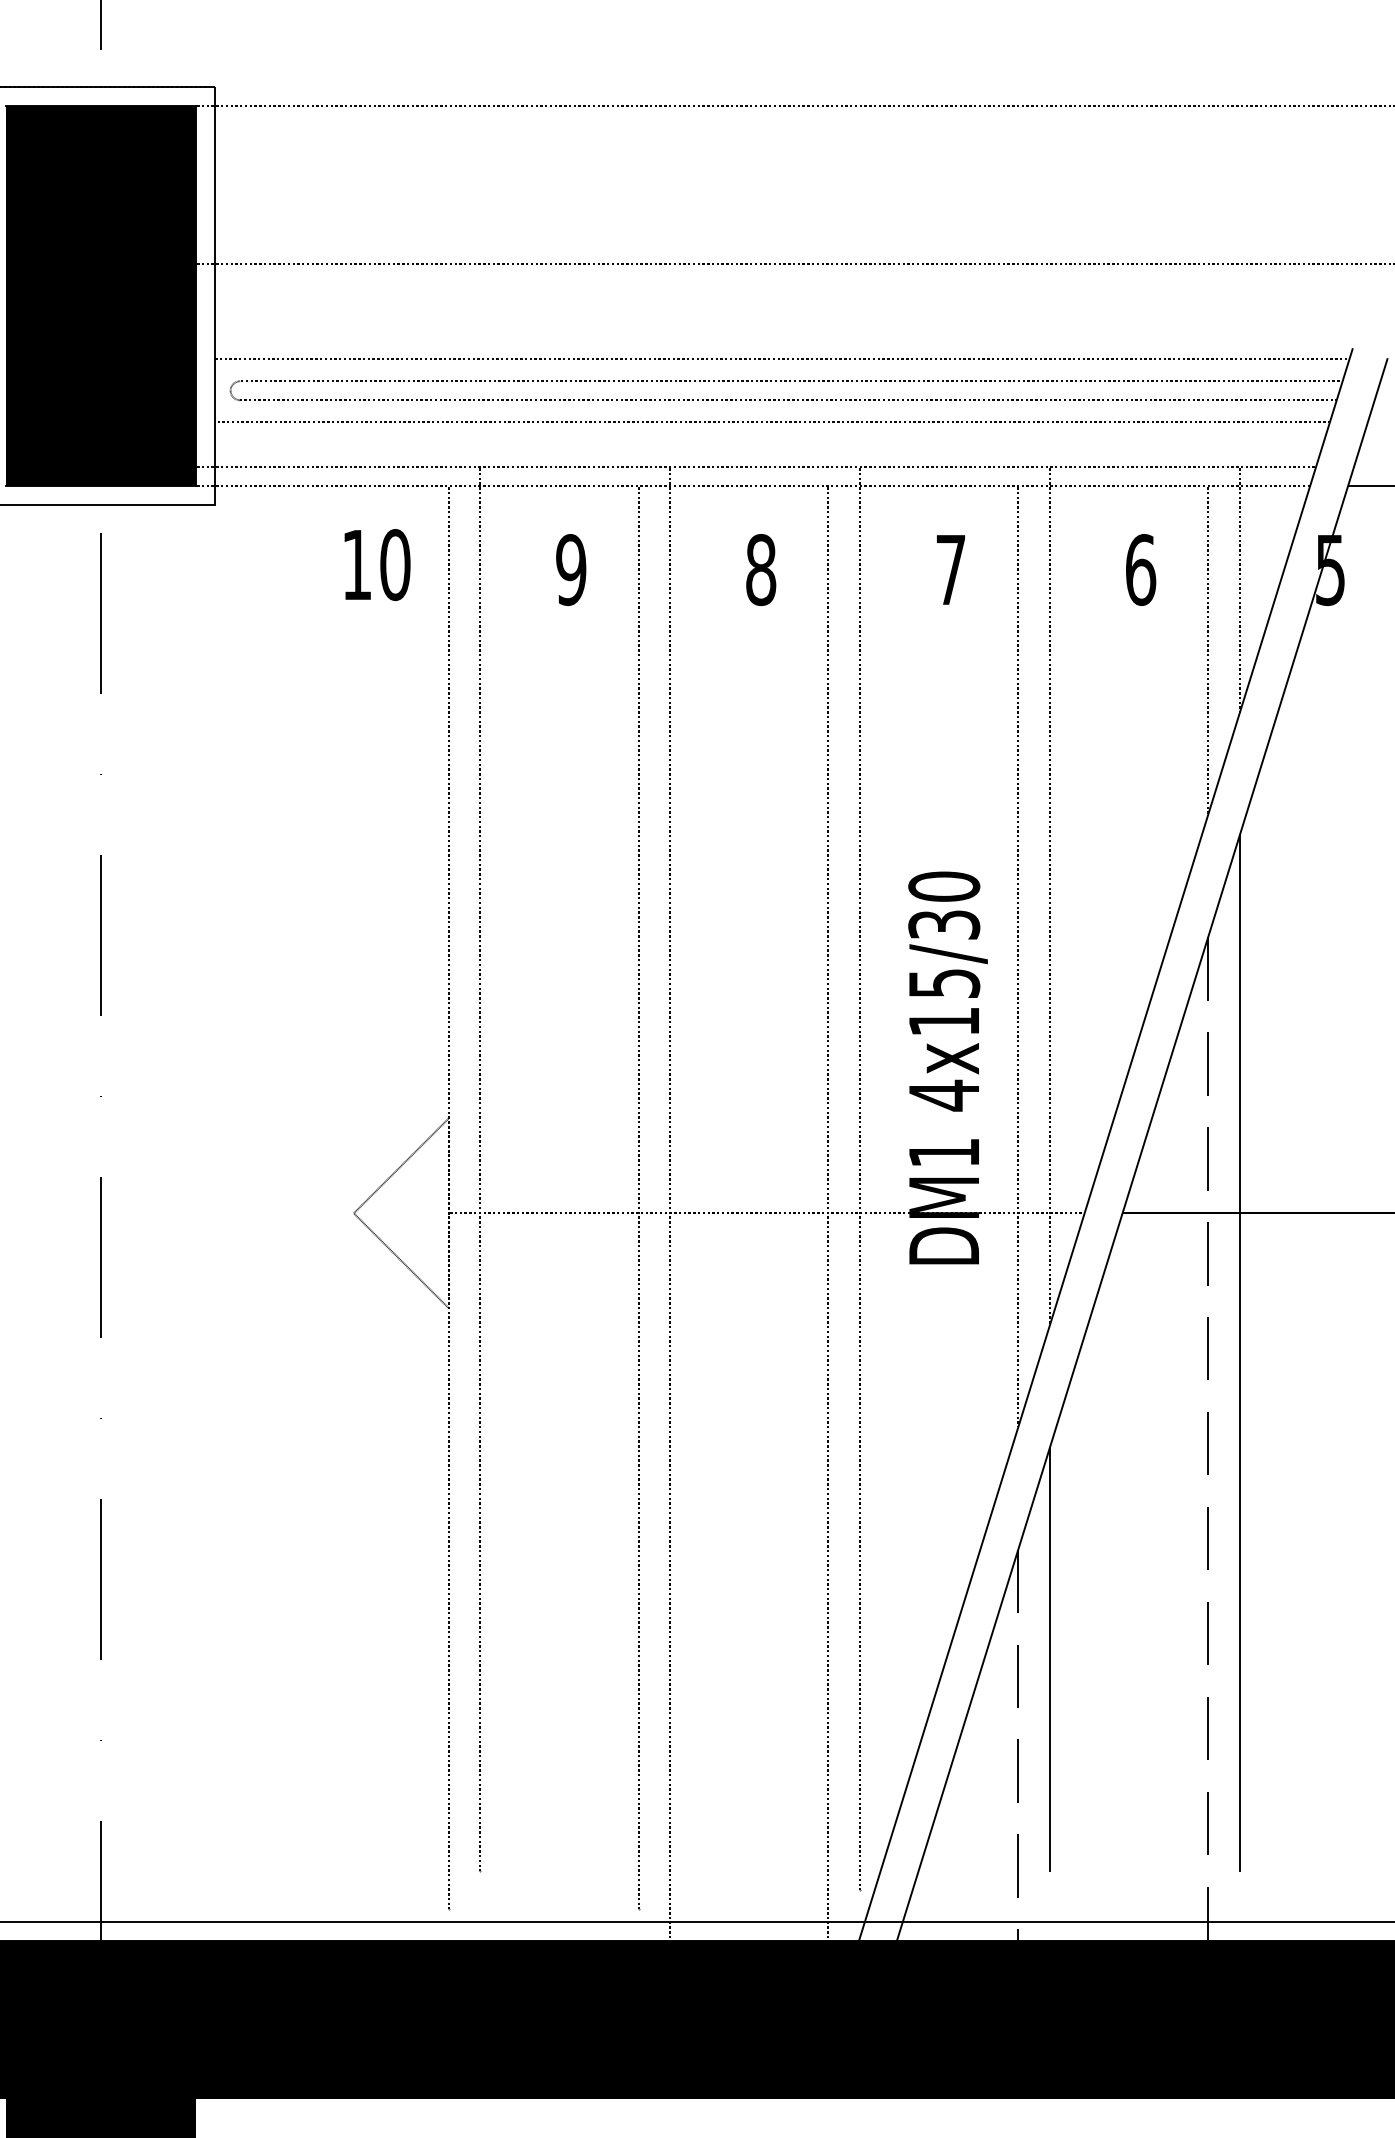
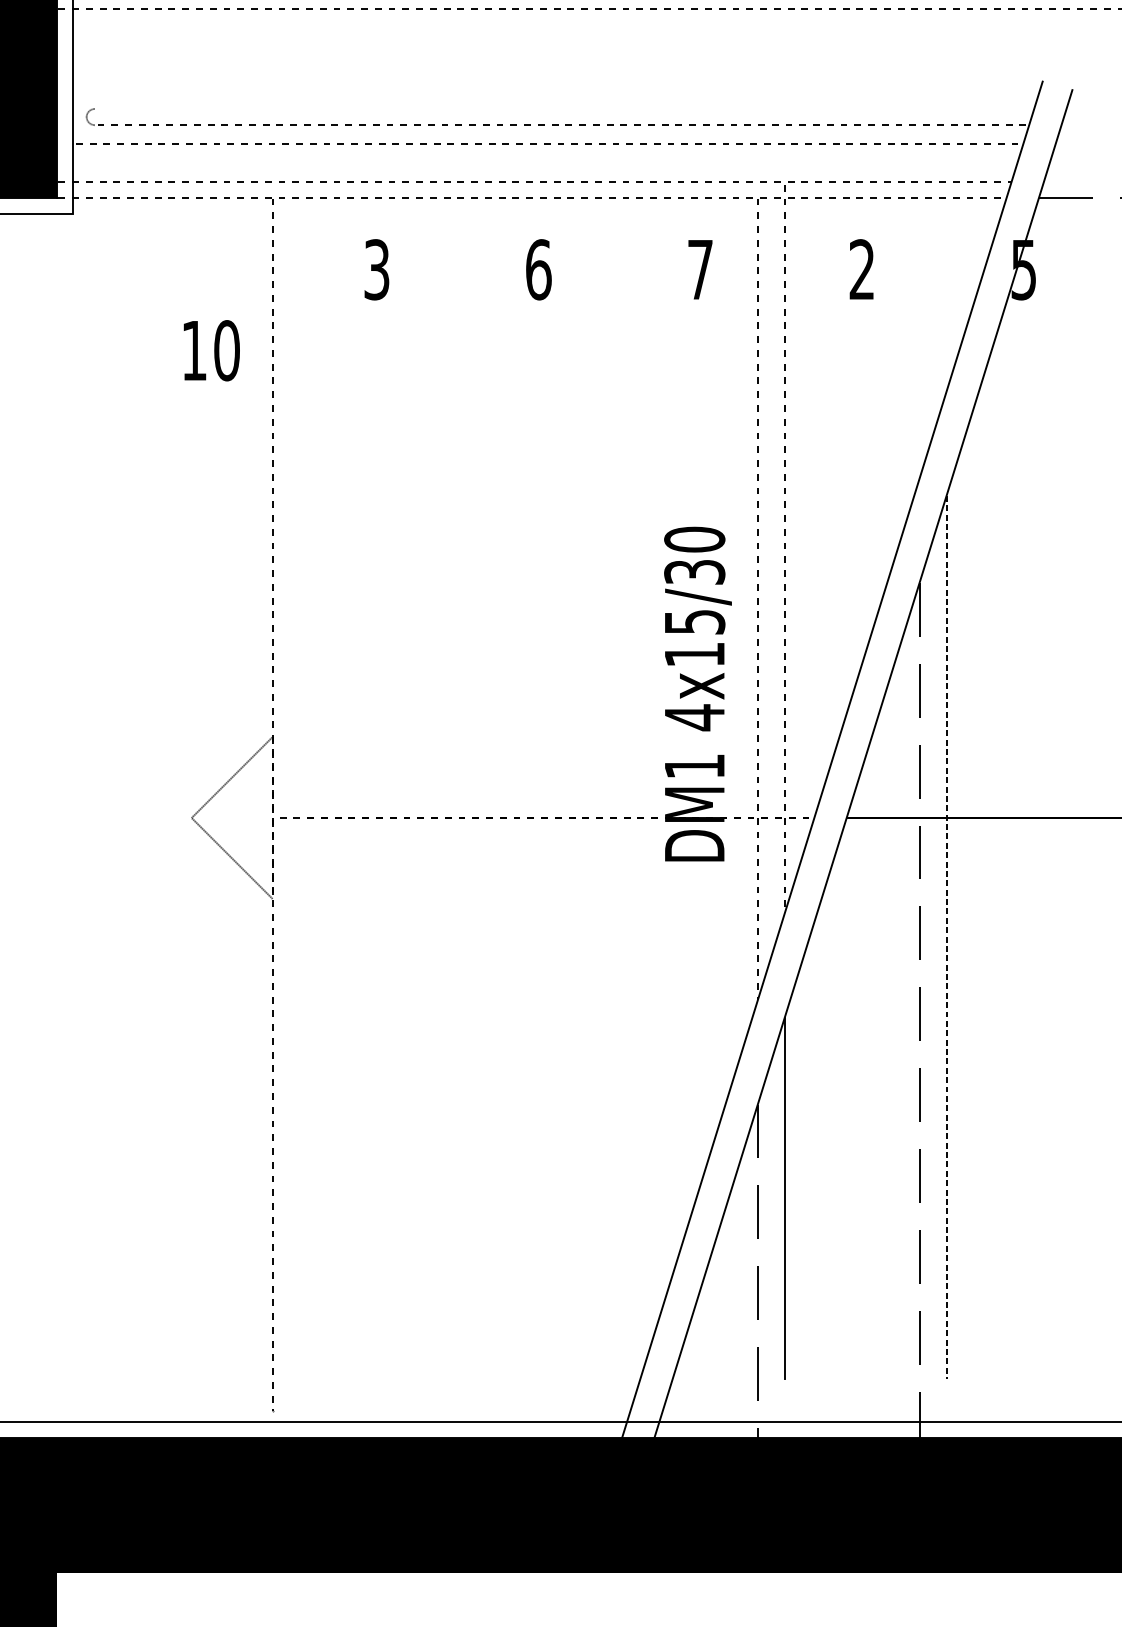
line: (781, 359) -> (556, 90), removed
line: (791, 381) -> (564, 109), removed
text: (377, 564) -> (211, 350), moved
text: (571, 569) -> (377, 269), 9 -> 3
text: (761, 569) -> (539, 269), 8 -> 6
text: (1141, 570) -> (862, 270), 6 -> 2
line: (1239, 589) -> (946, 286), removed
line: (1208, 650) -> (919, 338), removed
line: (480, 1168) -> (299, 779), removed
line: (860, 1178) -> (623, 788), removed
line: (638, 1197) -> (434, 804), removed
line: (670, 1203) -> (461, 809), removed
line: (828, 1213) -> (596, 818), removed
line: (1239, 1353) -> (946, 937), solid -> dashed

